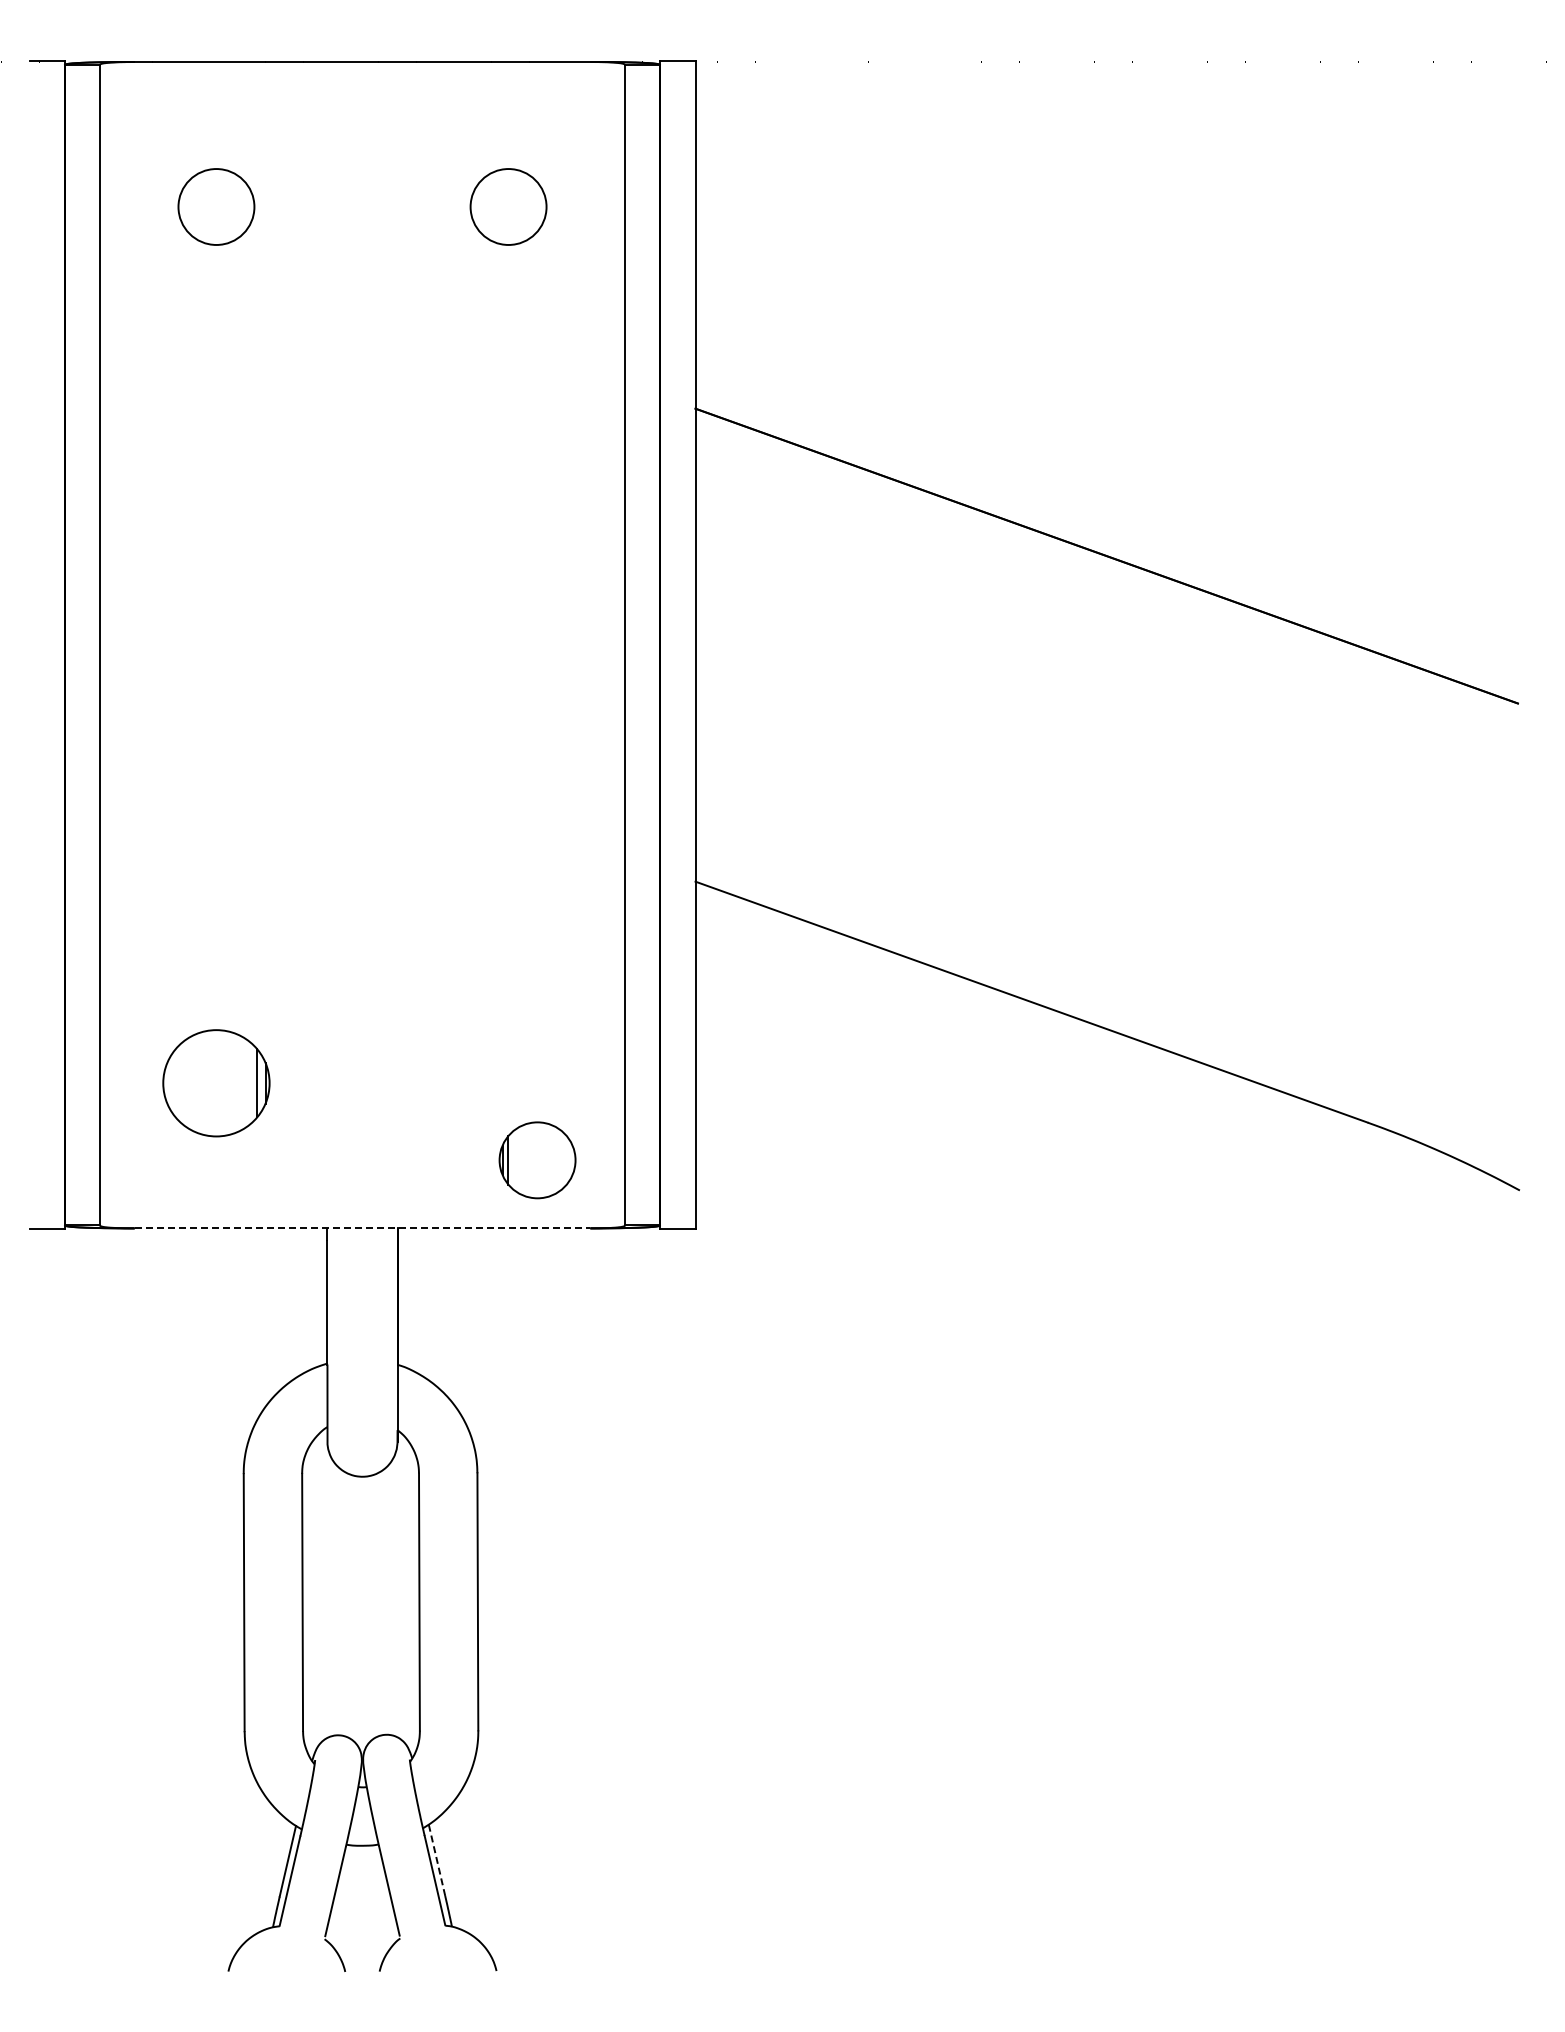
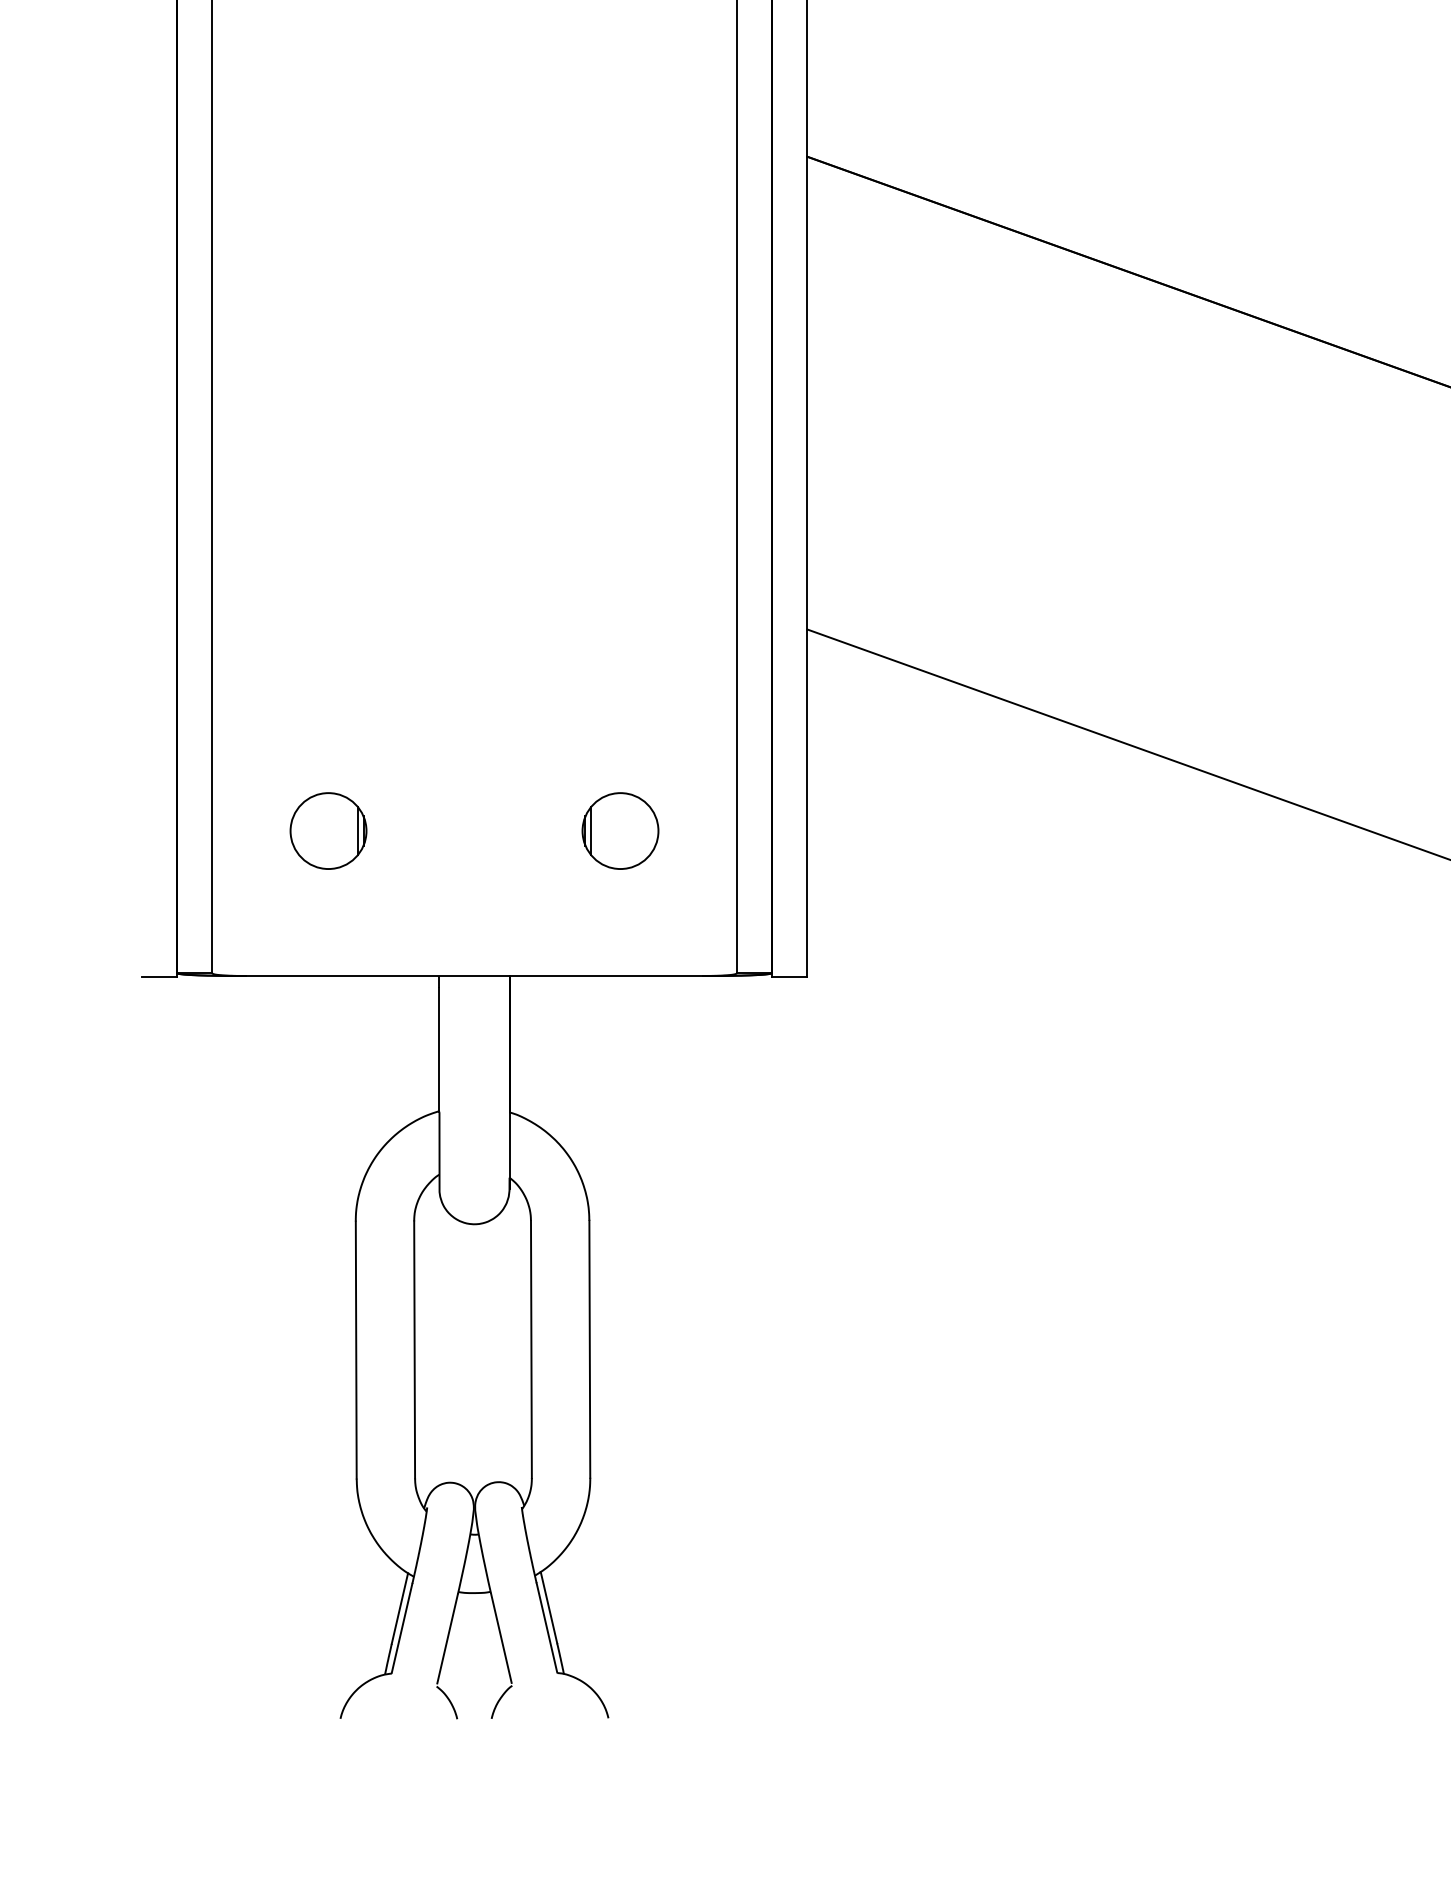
part: (216, 1083) -> (328, 831), size x0.71
part: (537, 1160) -> (620, 831), moved
line: (362, 1228) -> (474, 976), dashed -> solid
line: (437, 1860) -> (549, 1607), dashed -> solid

